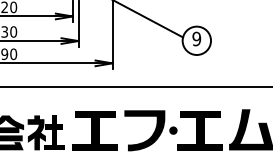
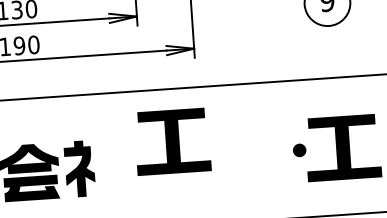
part: (94, 130) -> (171, 141), moved
fill: (144, 130) -> (253, 153), removed
fill: (54, 132) -> (108, 166), removed

